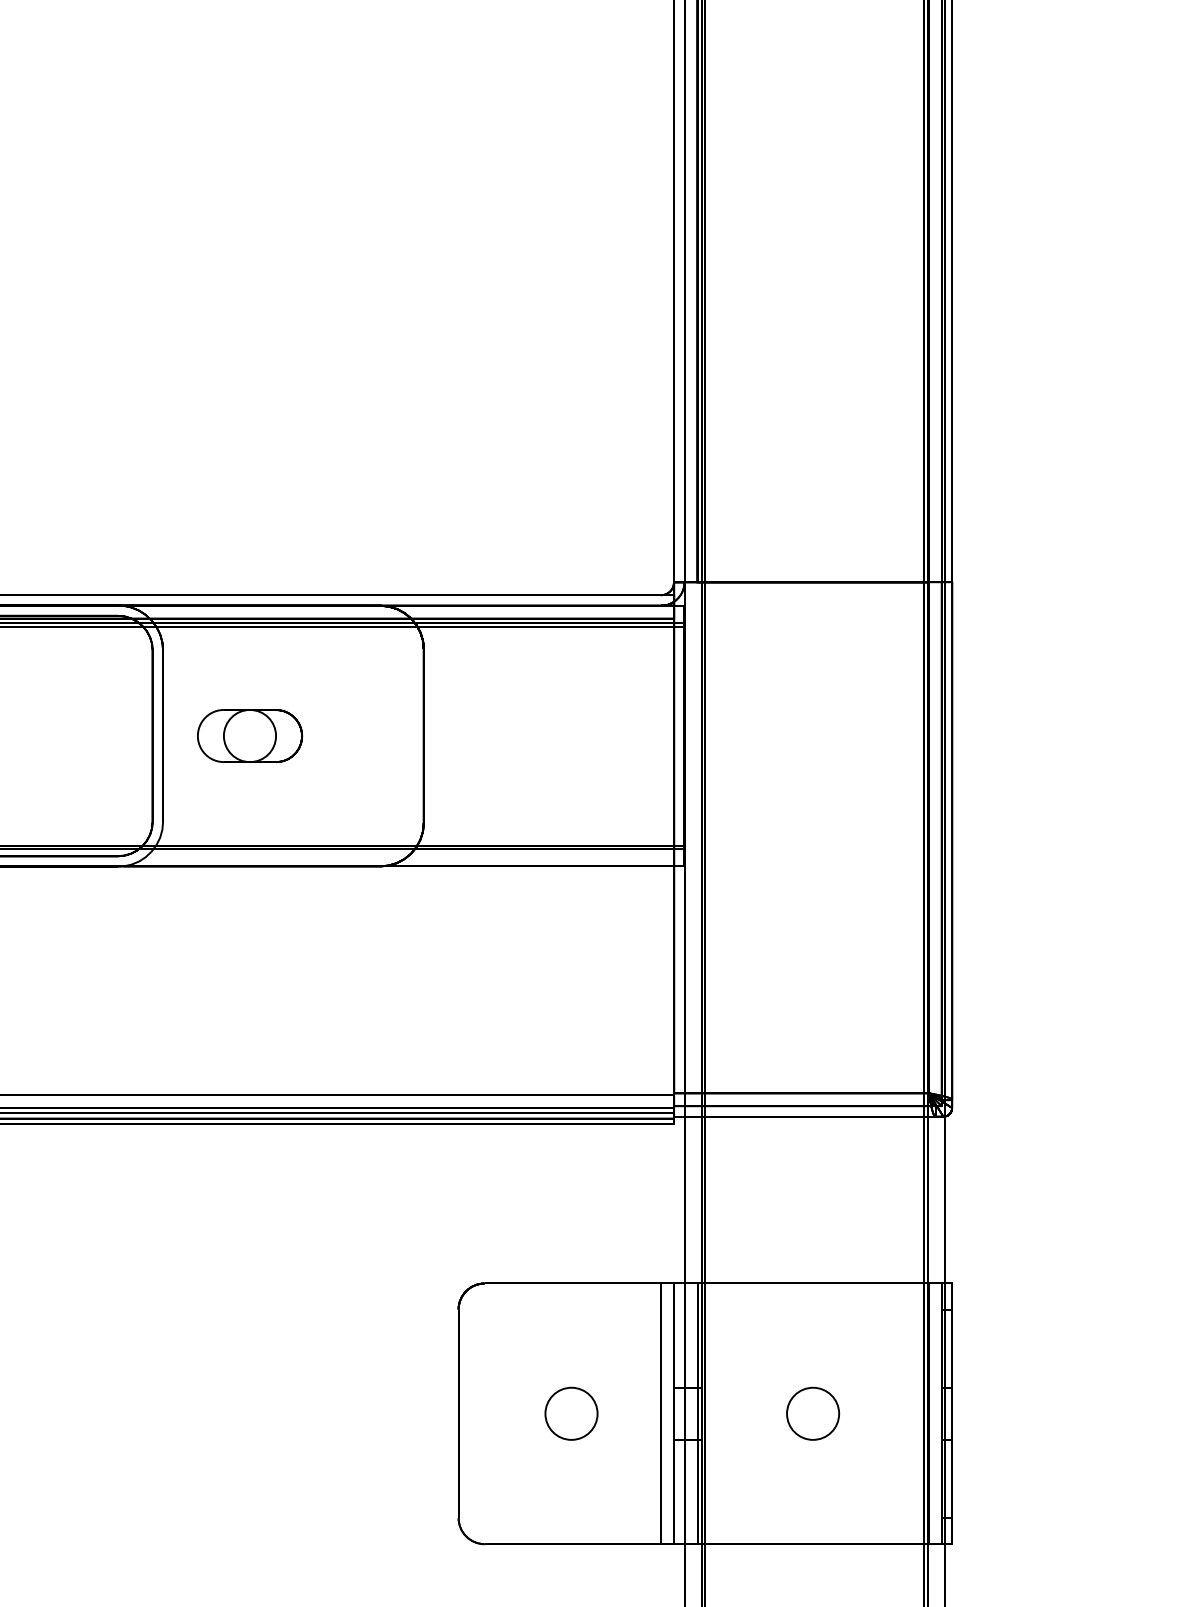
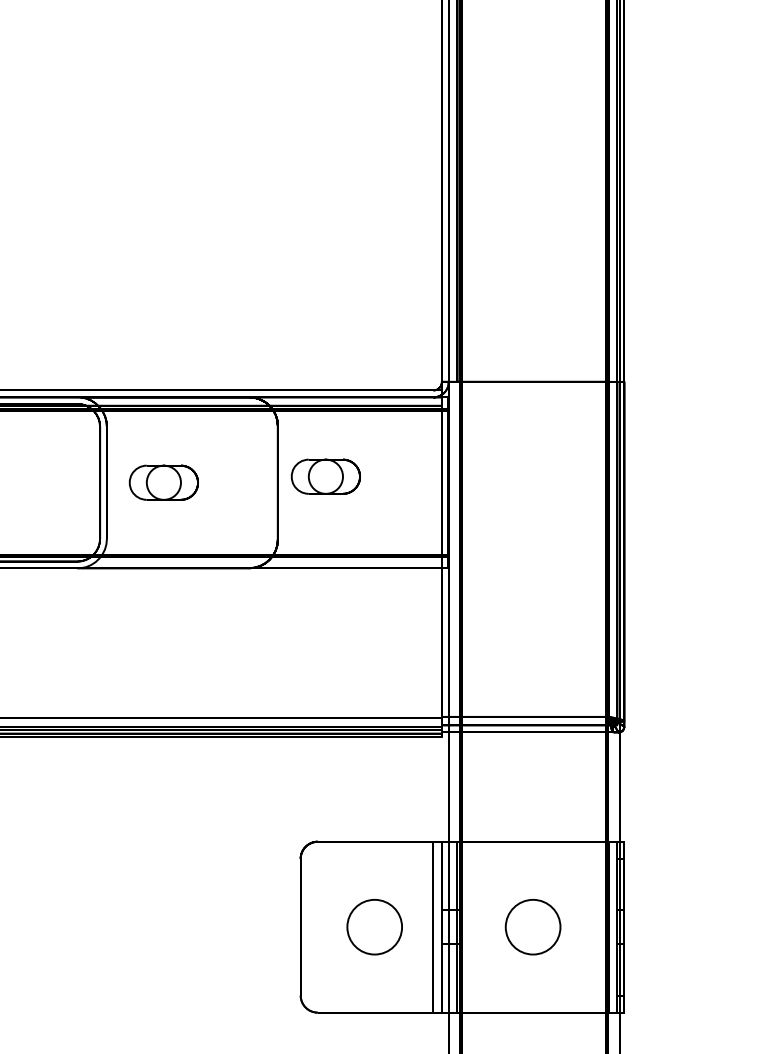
part: (496, 726) -> (325, 476), added
circle: (571, 1414) -> (374, 927), size x1.6
circle: (813, 1414) -> (533, 927), size x1.6

